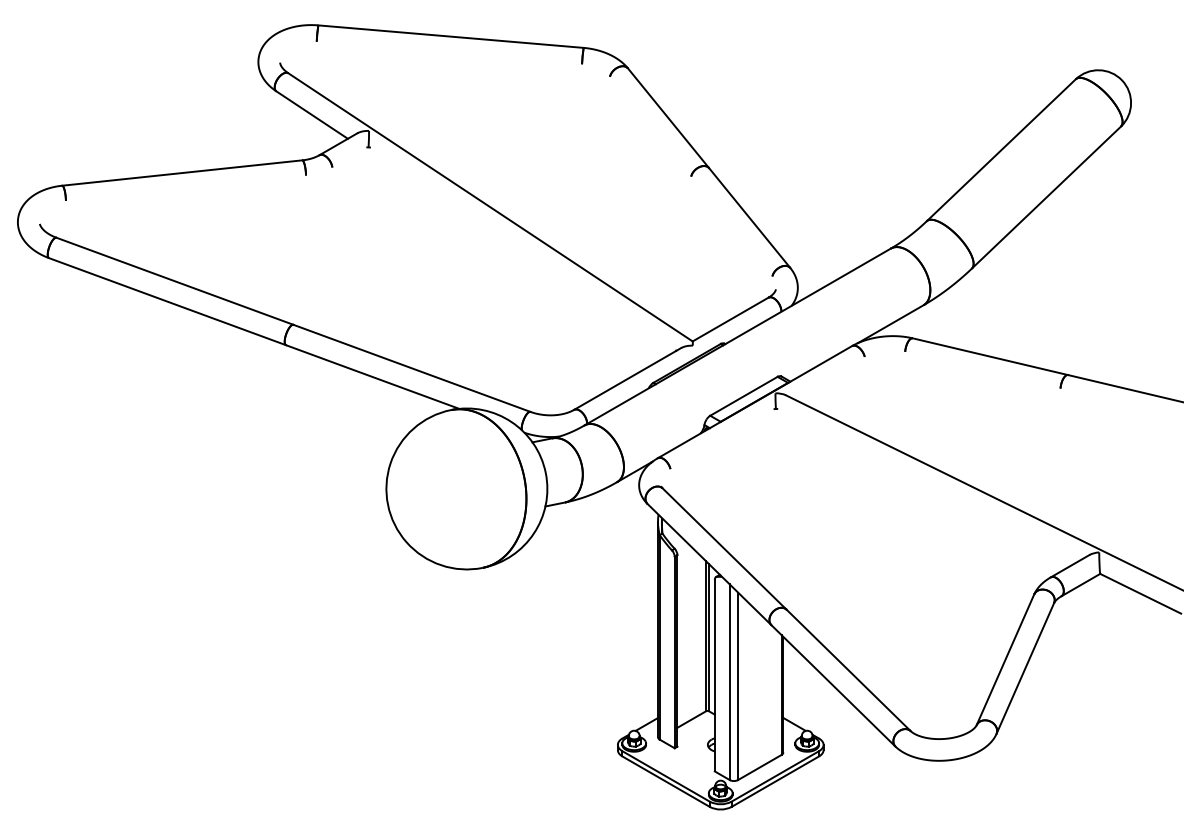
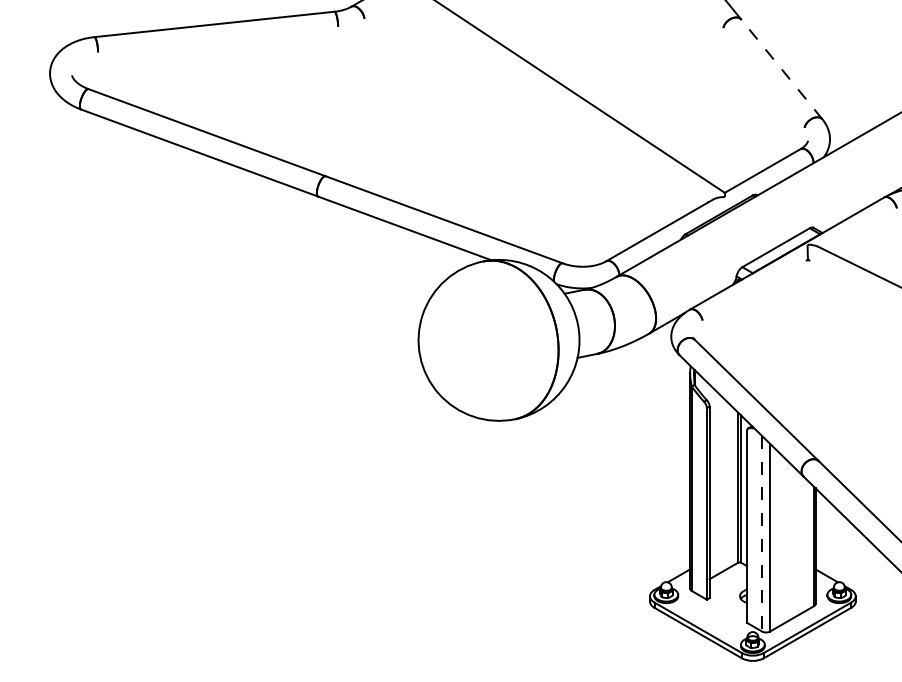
line: (749, 217) -> (781, 68), solid -> dashed
line: (729, 682) -> (761, 533), solid -> dashed

